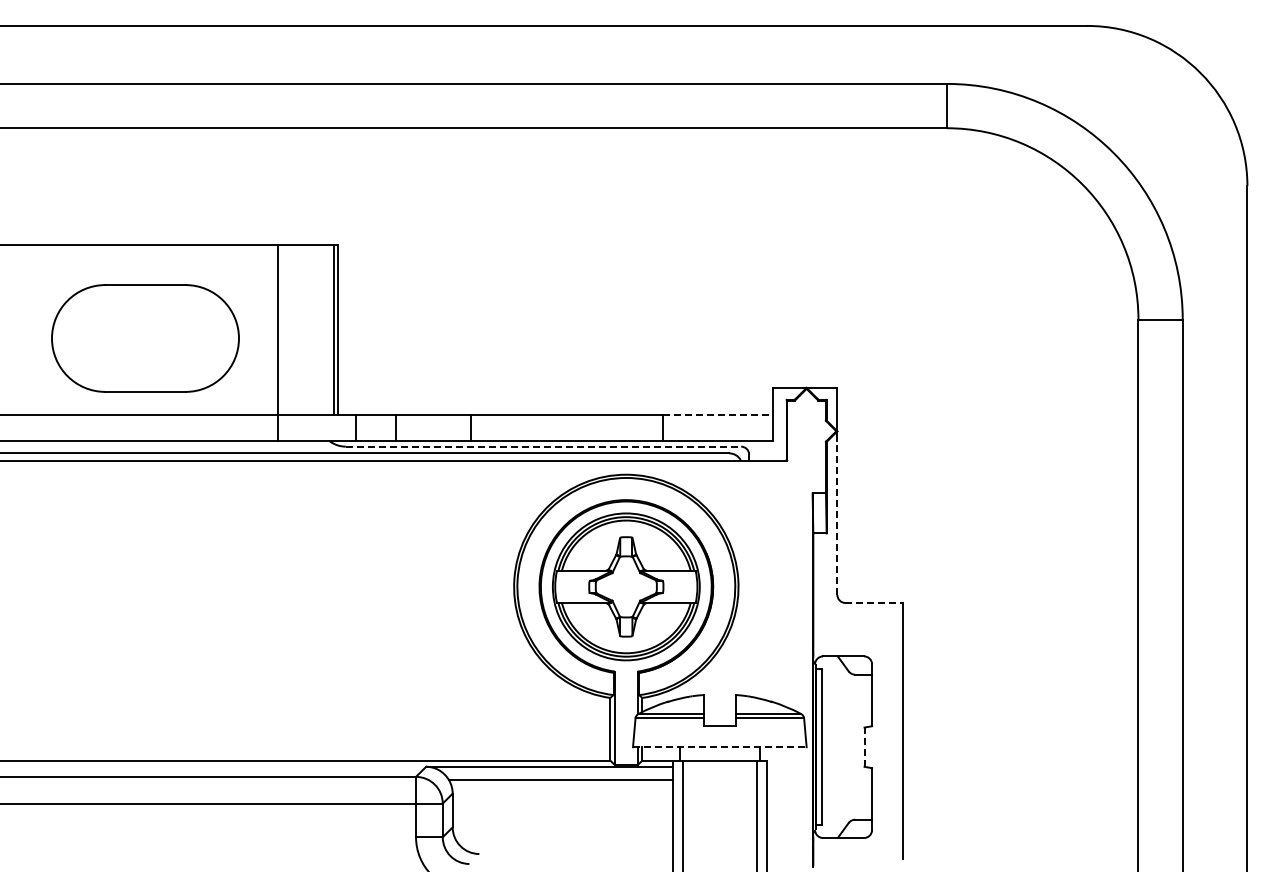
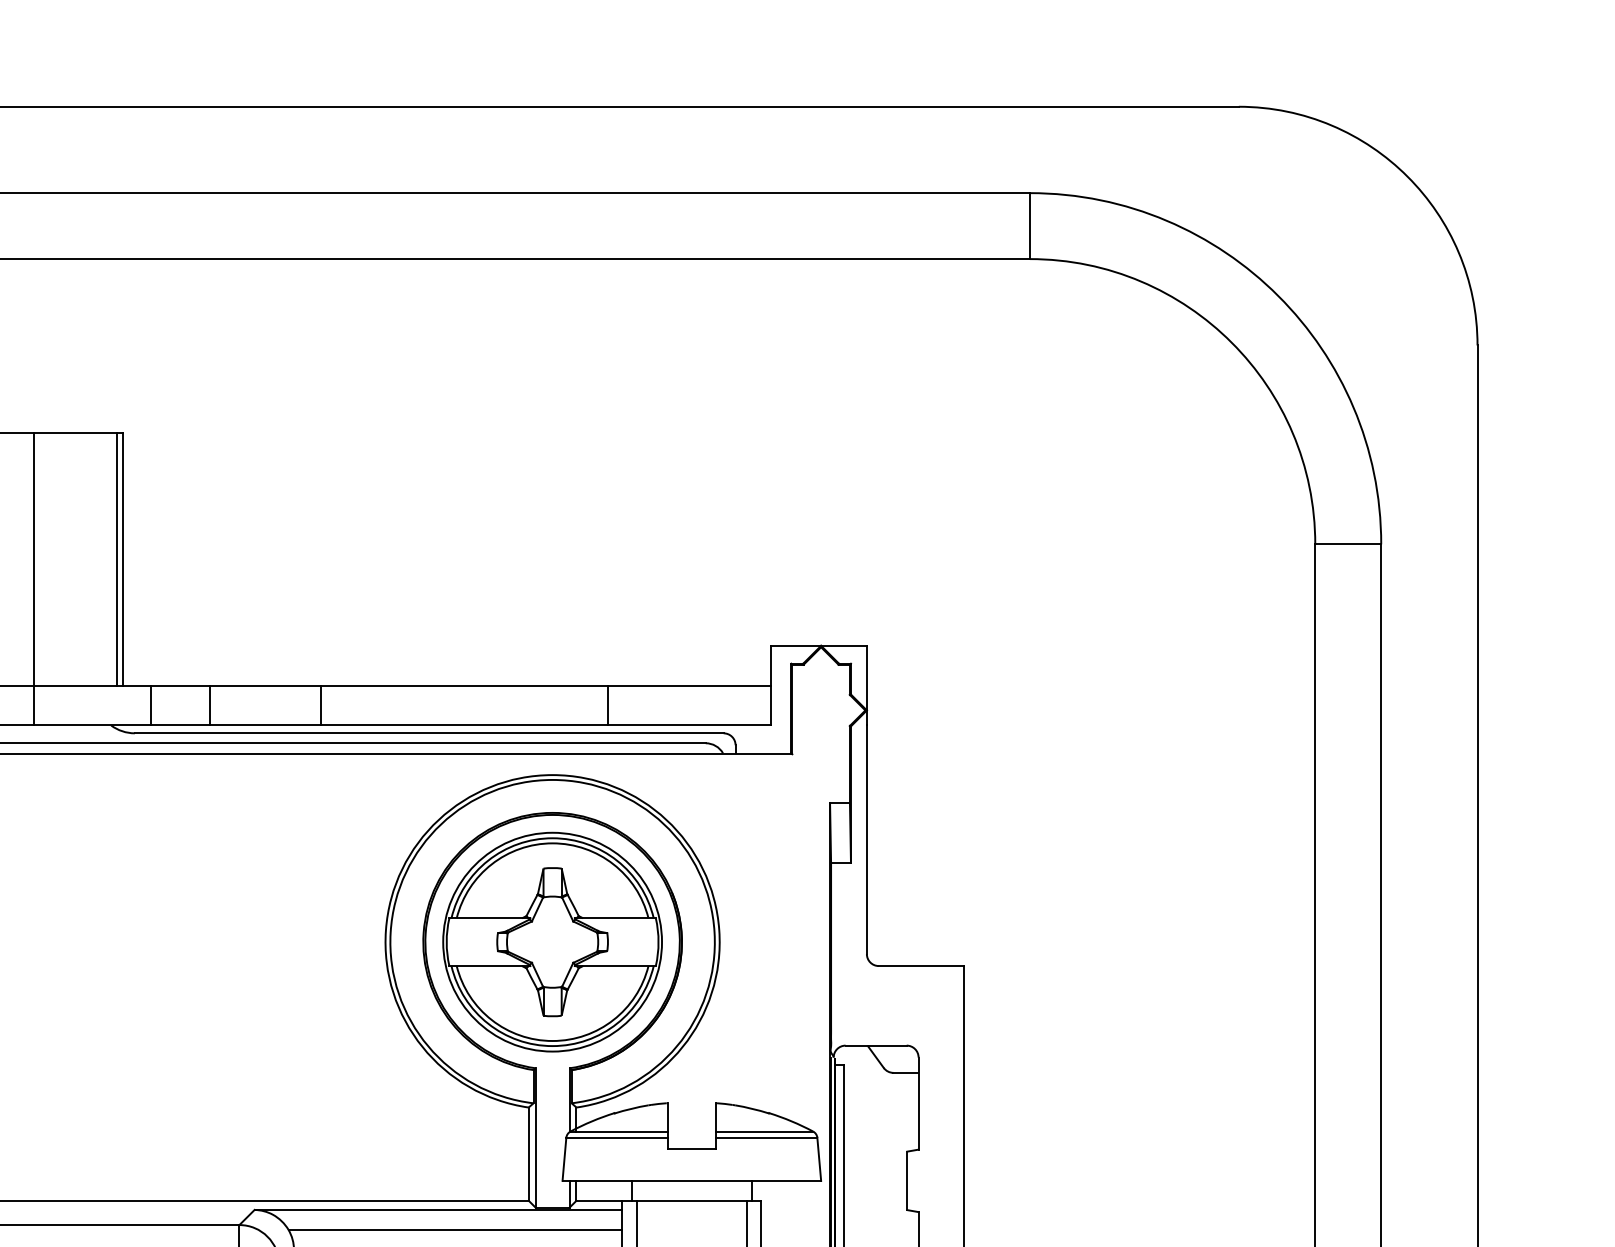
line: (718, 414) -> (689, 685), dashed -> solid
line: (543, 446) -> (429, 733), dashed -> solid
line: (837, 518) -> (867, 840), dashed -> solid
line: (874, 602) -> (922, 965), dashed -> solid
line: (719, 747) -> (691, 1181), dashed -> solid
line: (864, 747) -> (907, 1181), dashed -> solid

